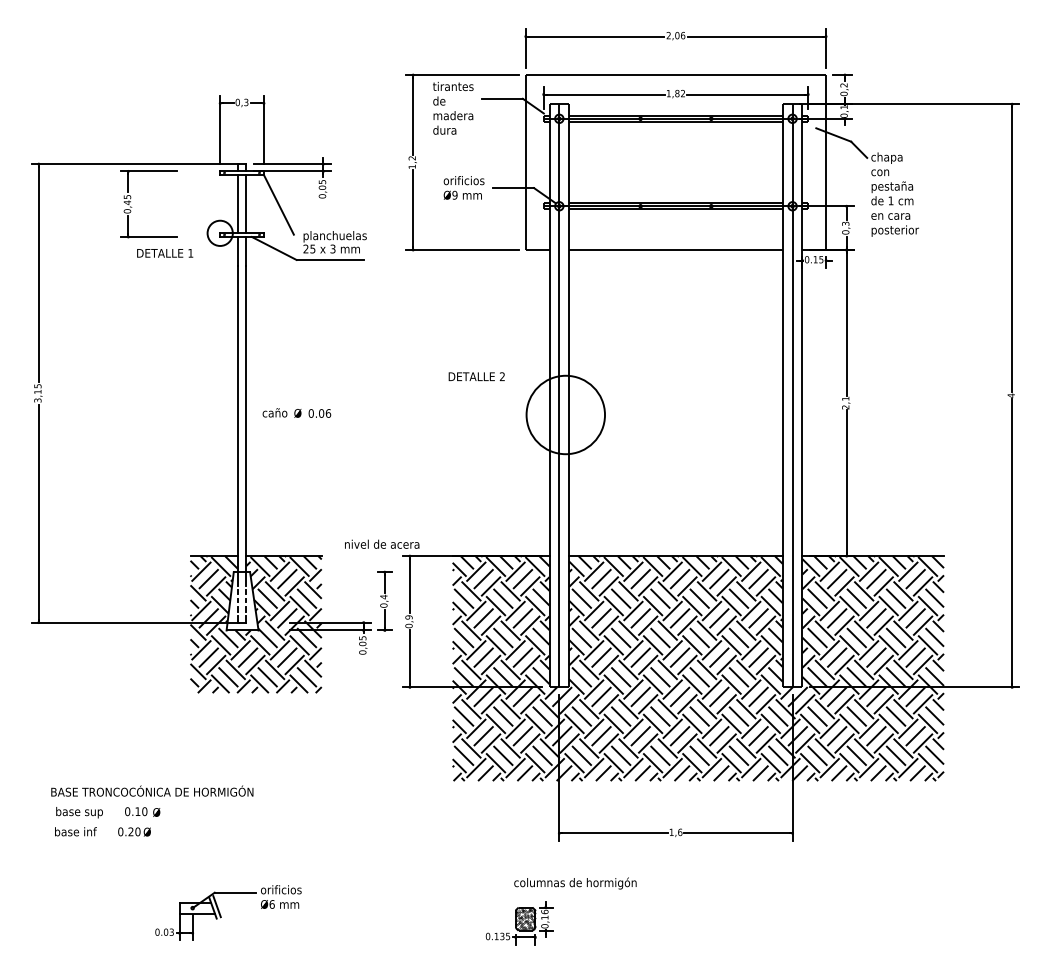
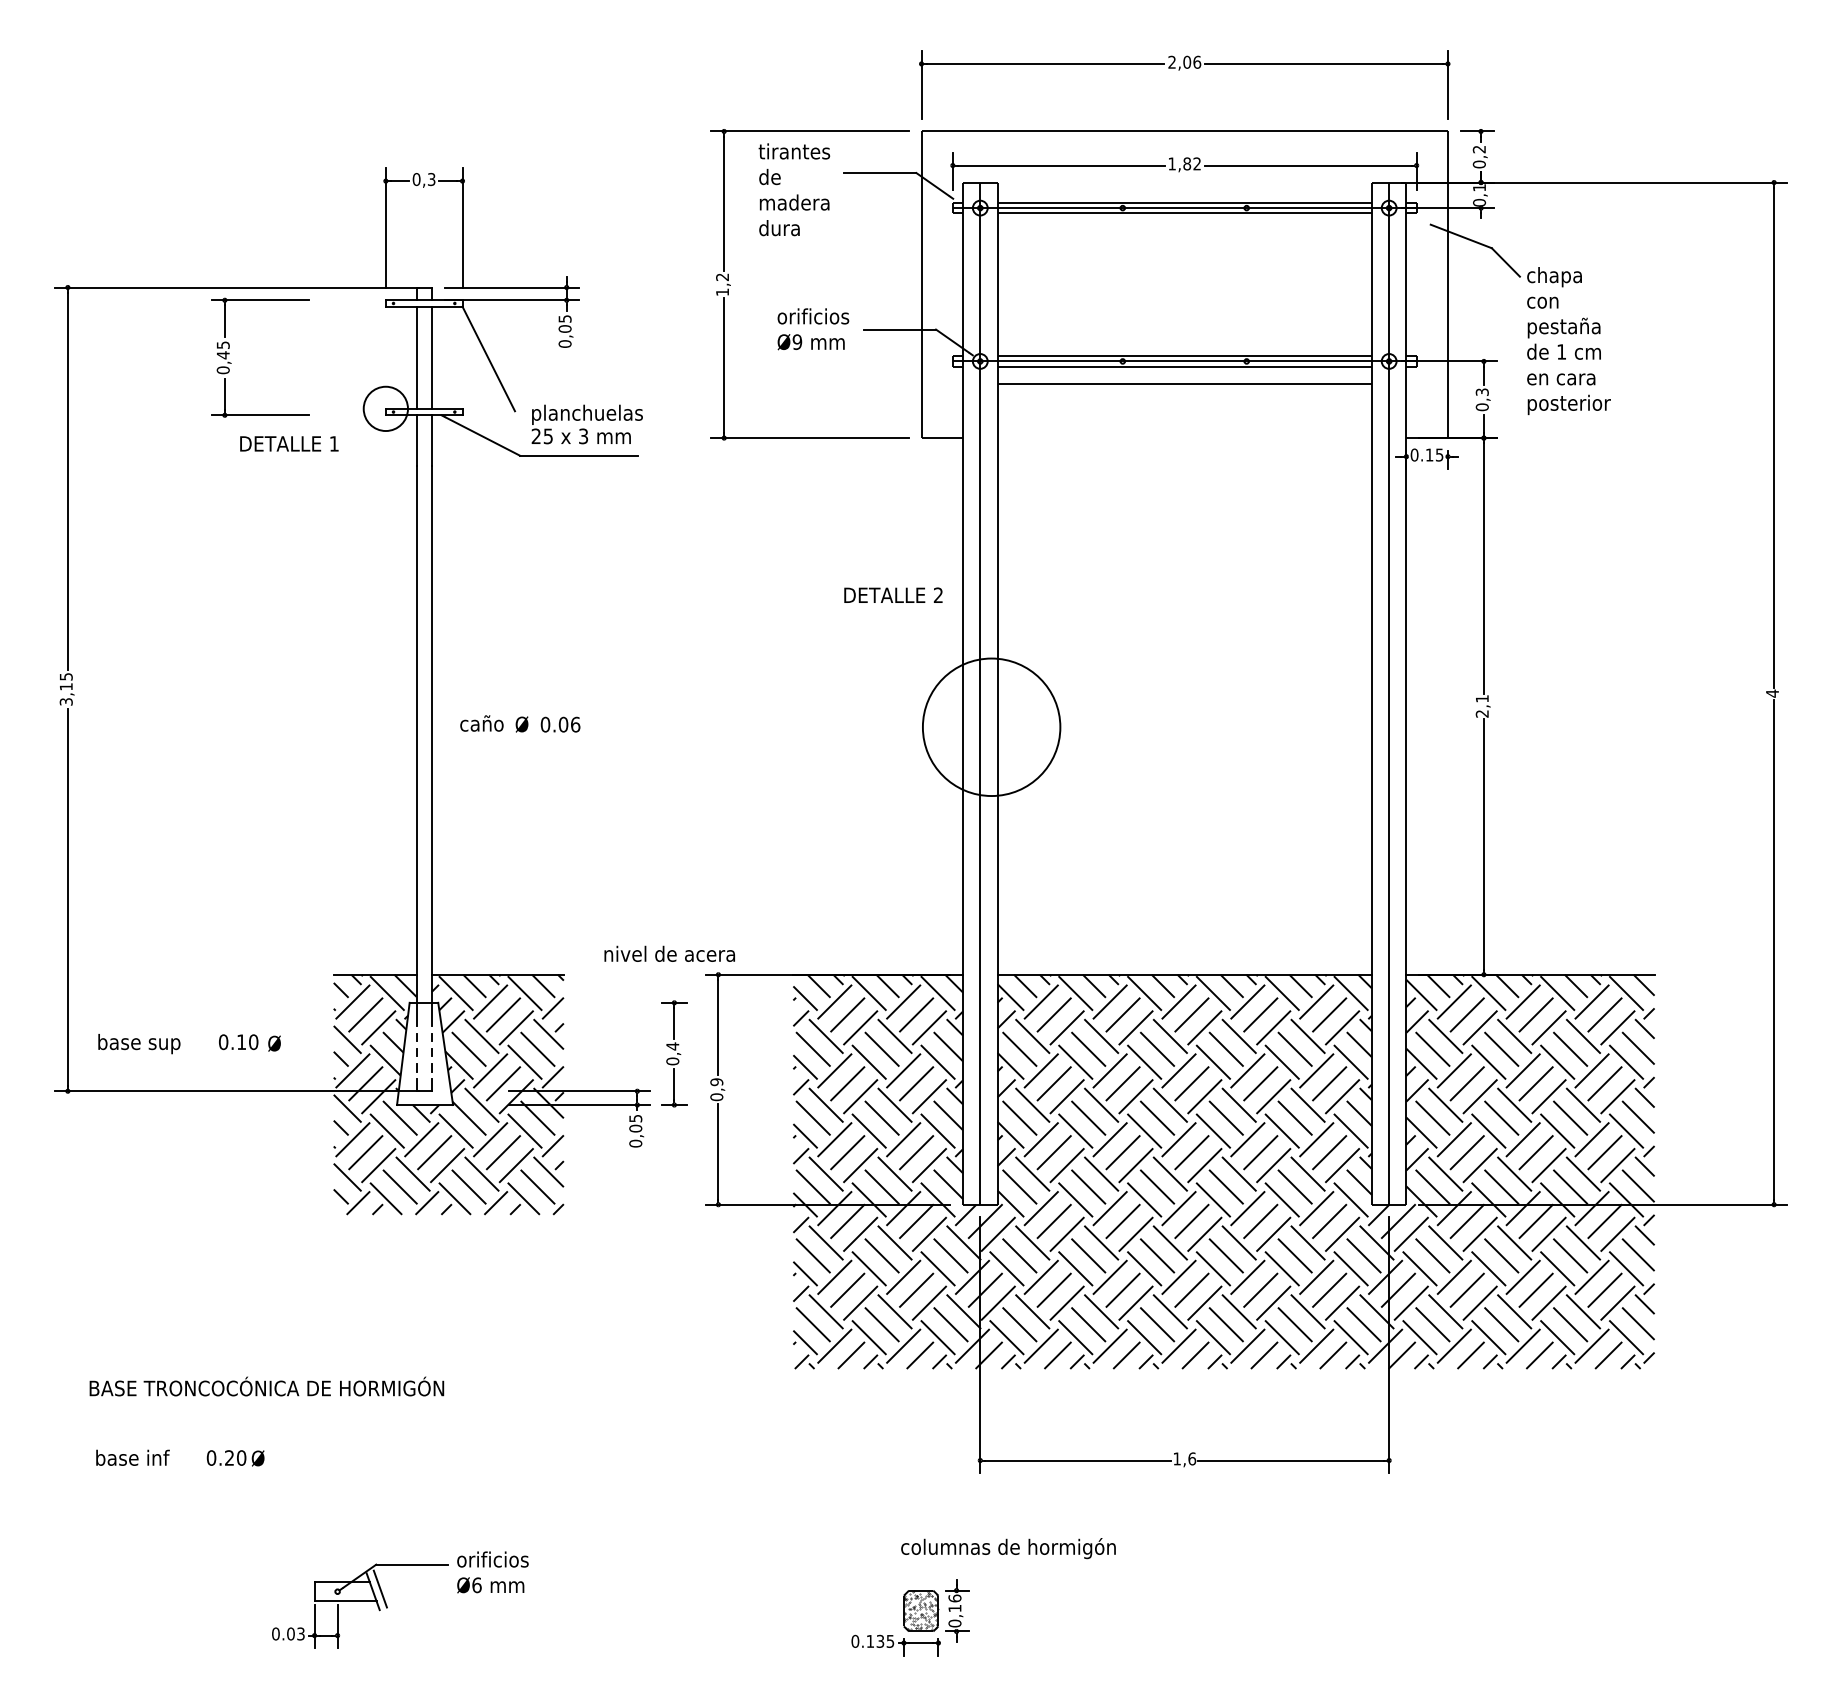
line: (675, 250) -> (1183, 384), moved
text: (476, 376) -> (892, 594), moved
text: (108, 812) -> (190, 1043), moved

